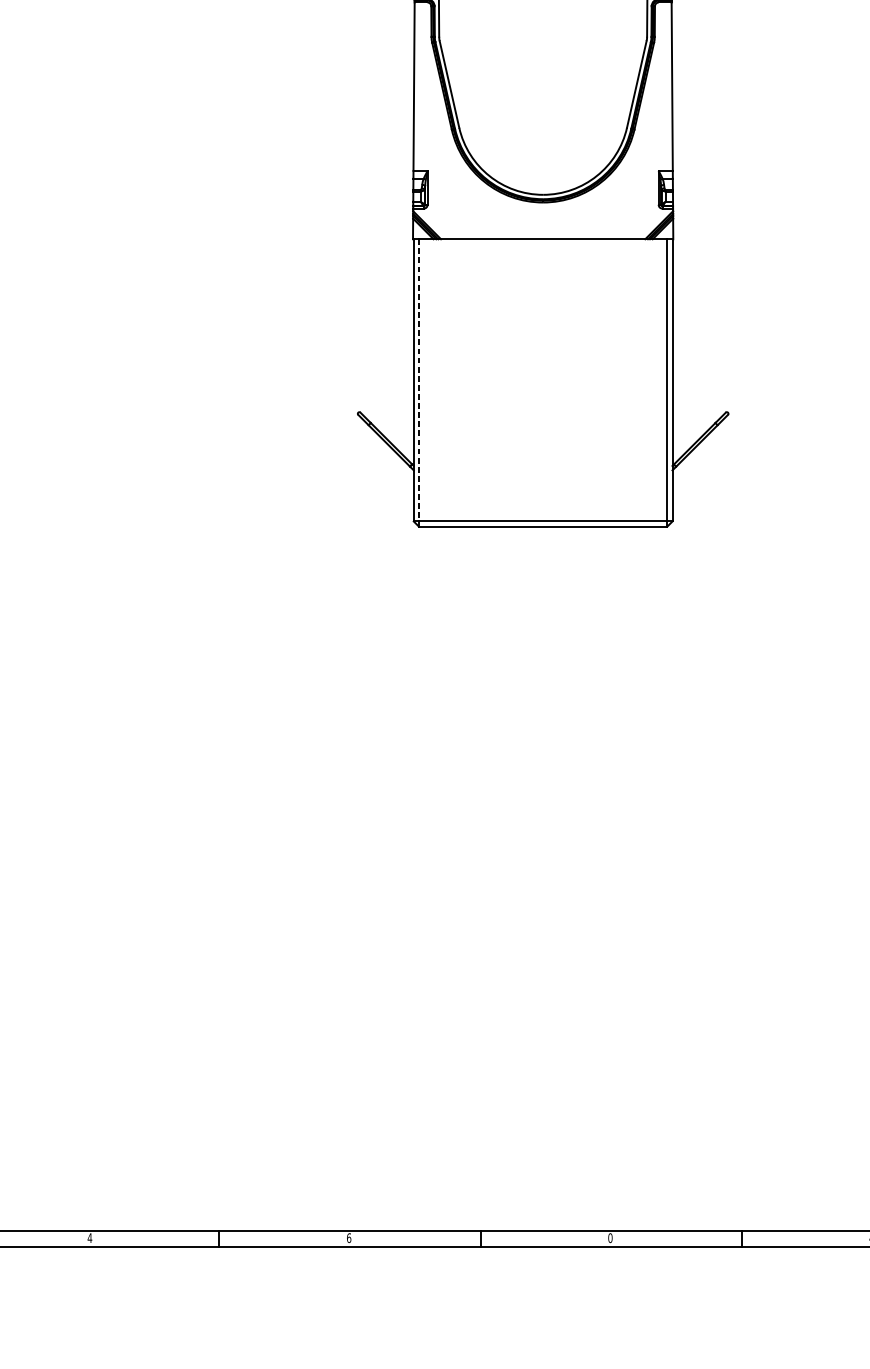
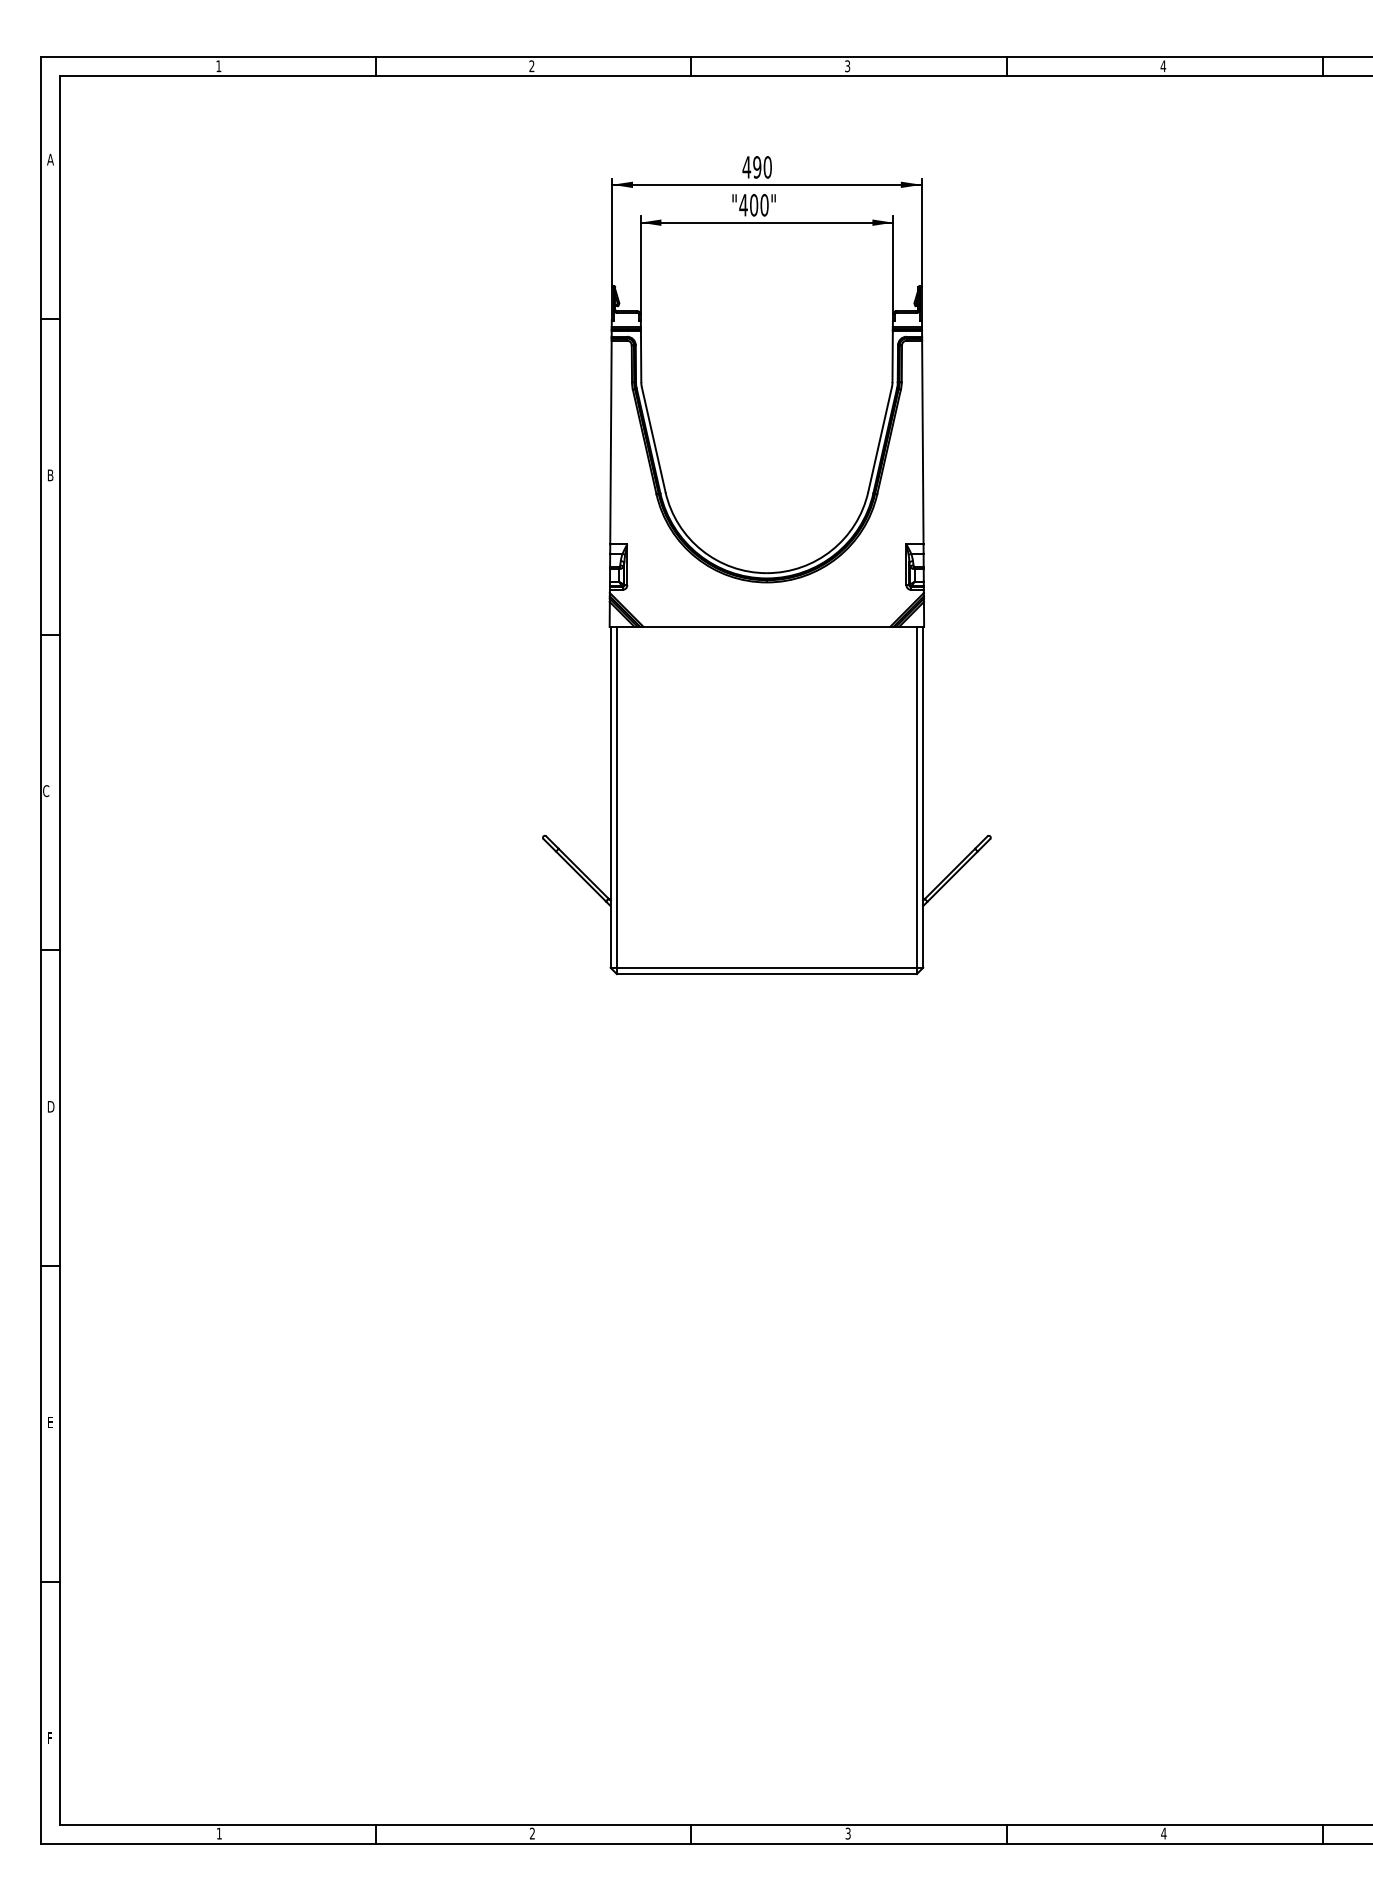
line: (418, 380) -> (616, 797), dashed -> solid
text: (90, 1238) -> (219, 1833), 4 -> 1
text: (349, 1238) -> (532, 1833), 6 -> 2
text: (609, 1238) -> (847, 1833), 0 -> 3

